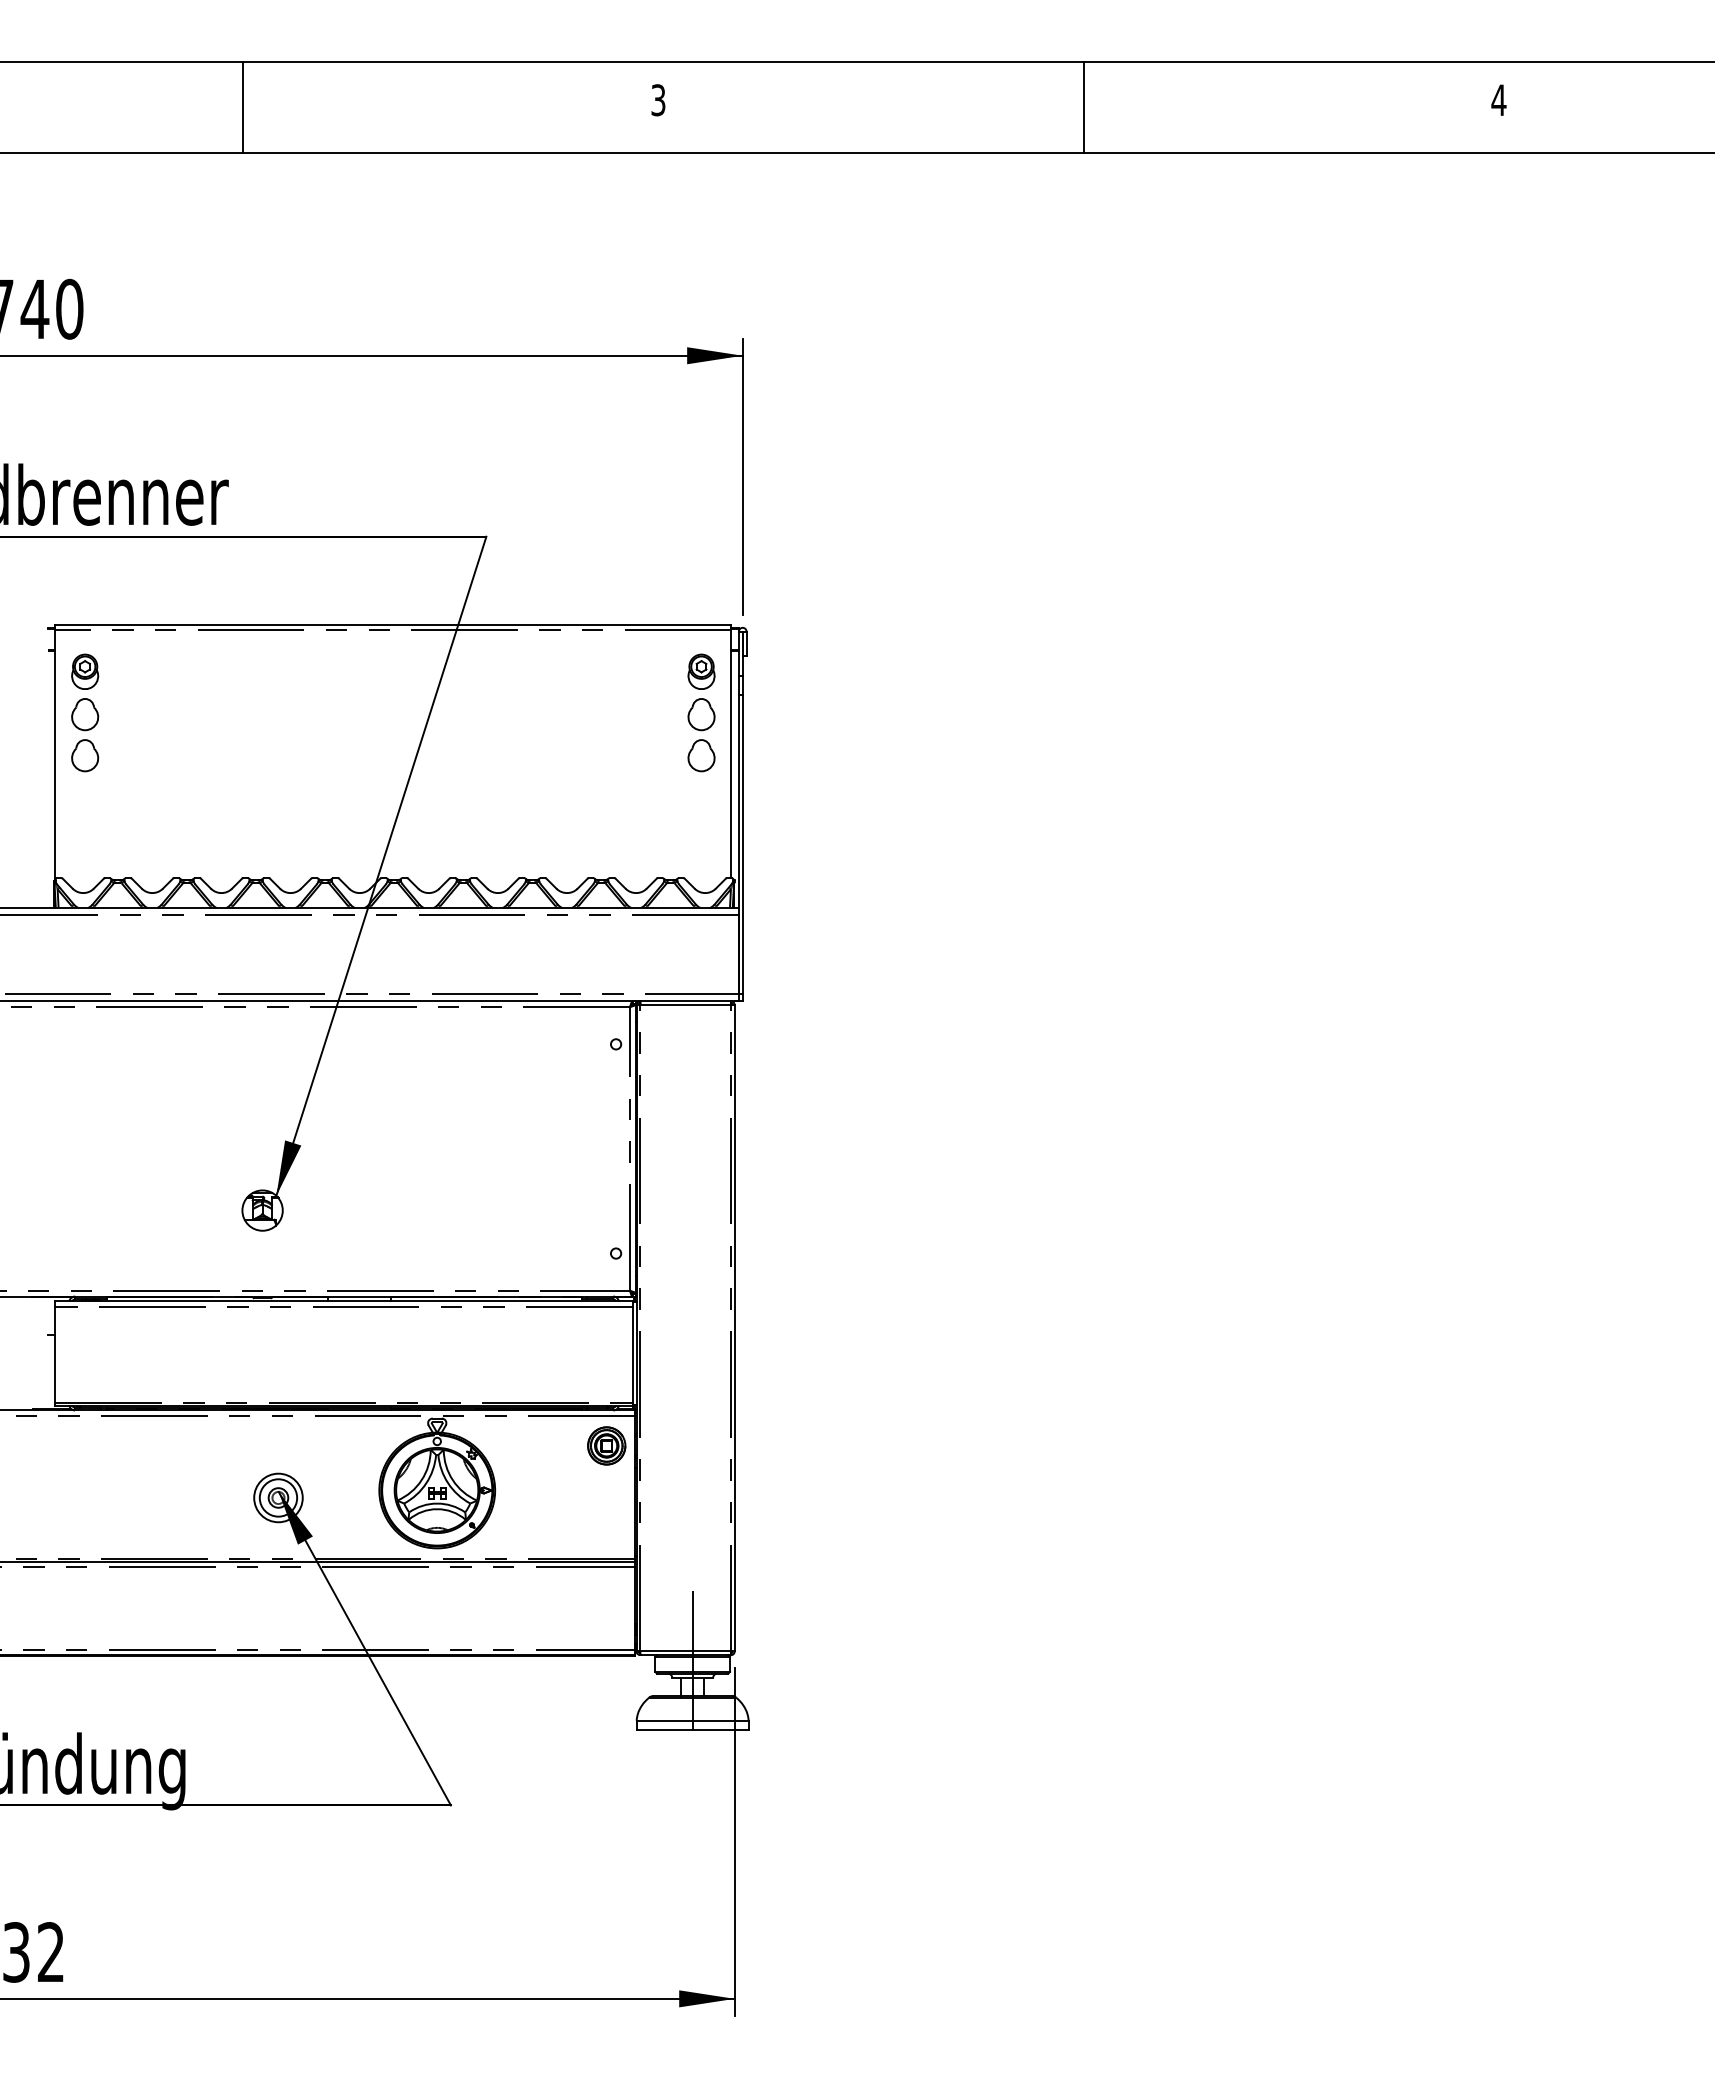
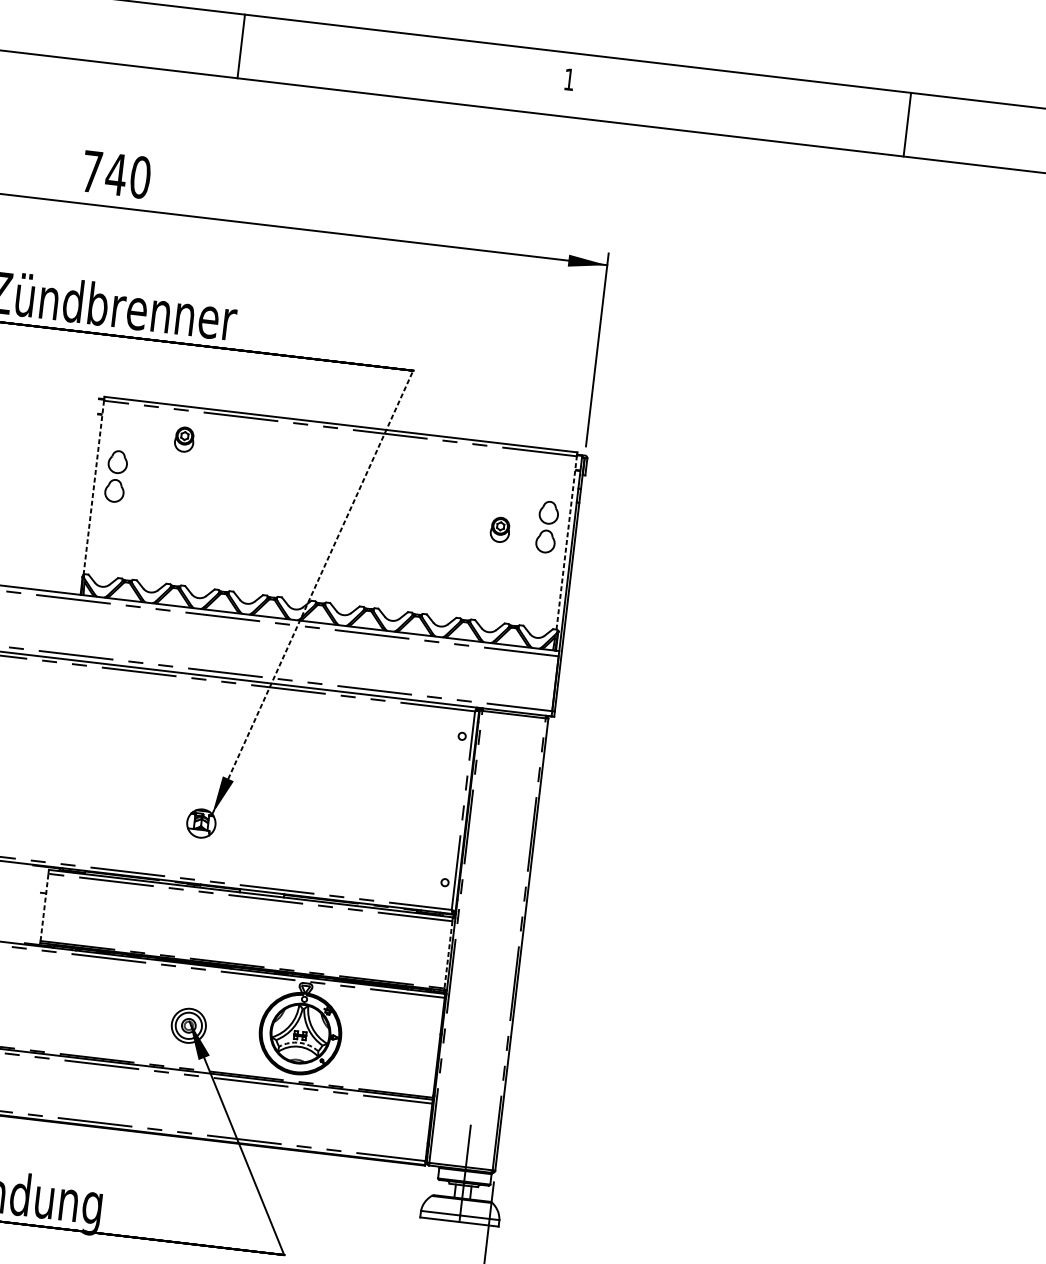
text: (658, 100) -> (569, 79), 3 -> 1
line: (243, 107) -> (241, 46), moved
line: (1083, 107) -> (907, 124), moved
part: (85, 671) -> (184, 439), moved
part: (701, 671) -> (500, 529), moved
line: (731, 754) -> (566, 543), solid -> dashed
line: (55, 755) -> (93, 488), solid -> dashed
line: (381, 866) -> (312, 592), solid -> dashed
line: (55, 1354) -> (44, 907), solid -> dashed
line: (632, 1355) -> (448, 955), solid -> dashed
part: (606, 1445) -> (422, 1016), removed
arc: (437, 1503) -> (299, 1042), solid -> dashed

